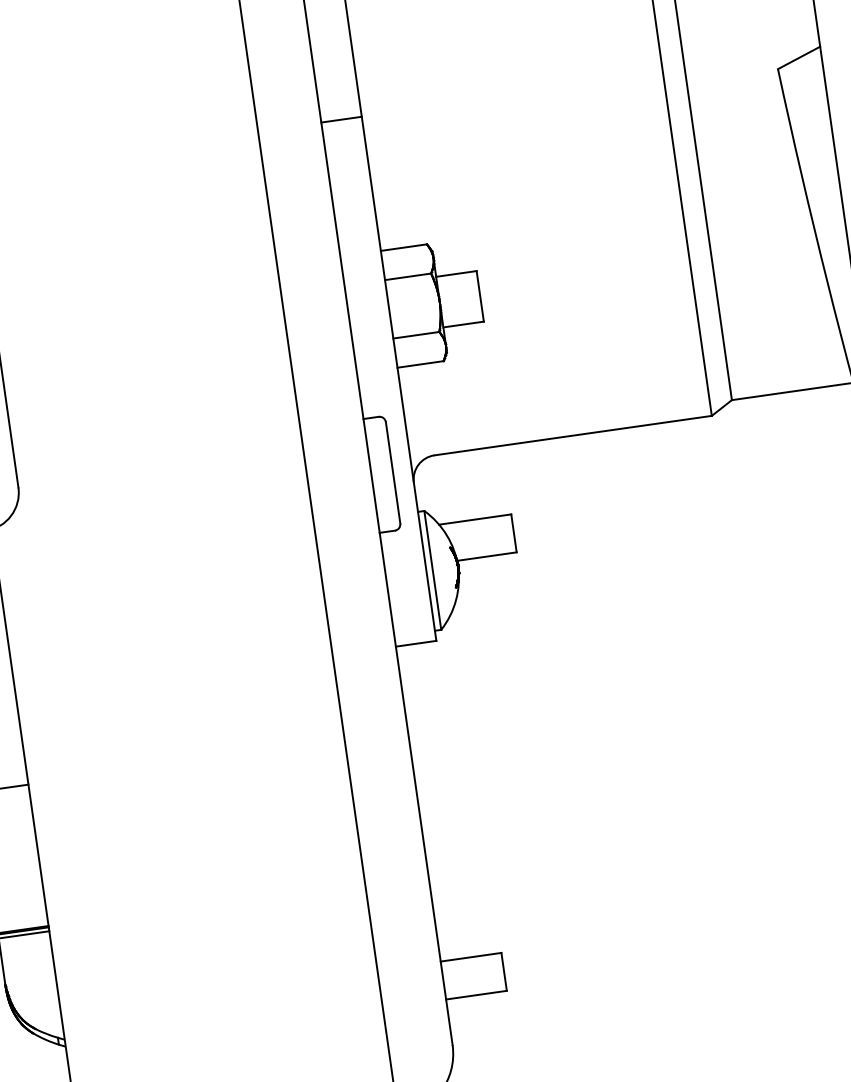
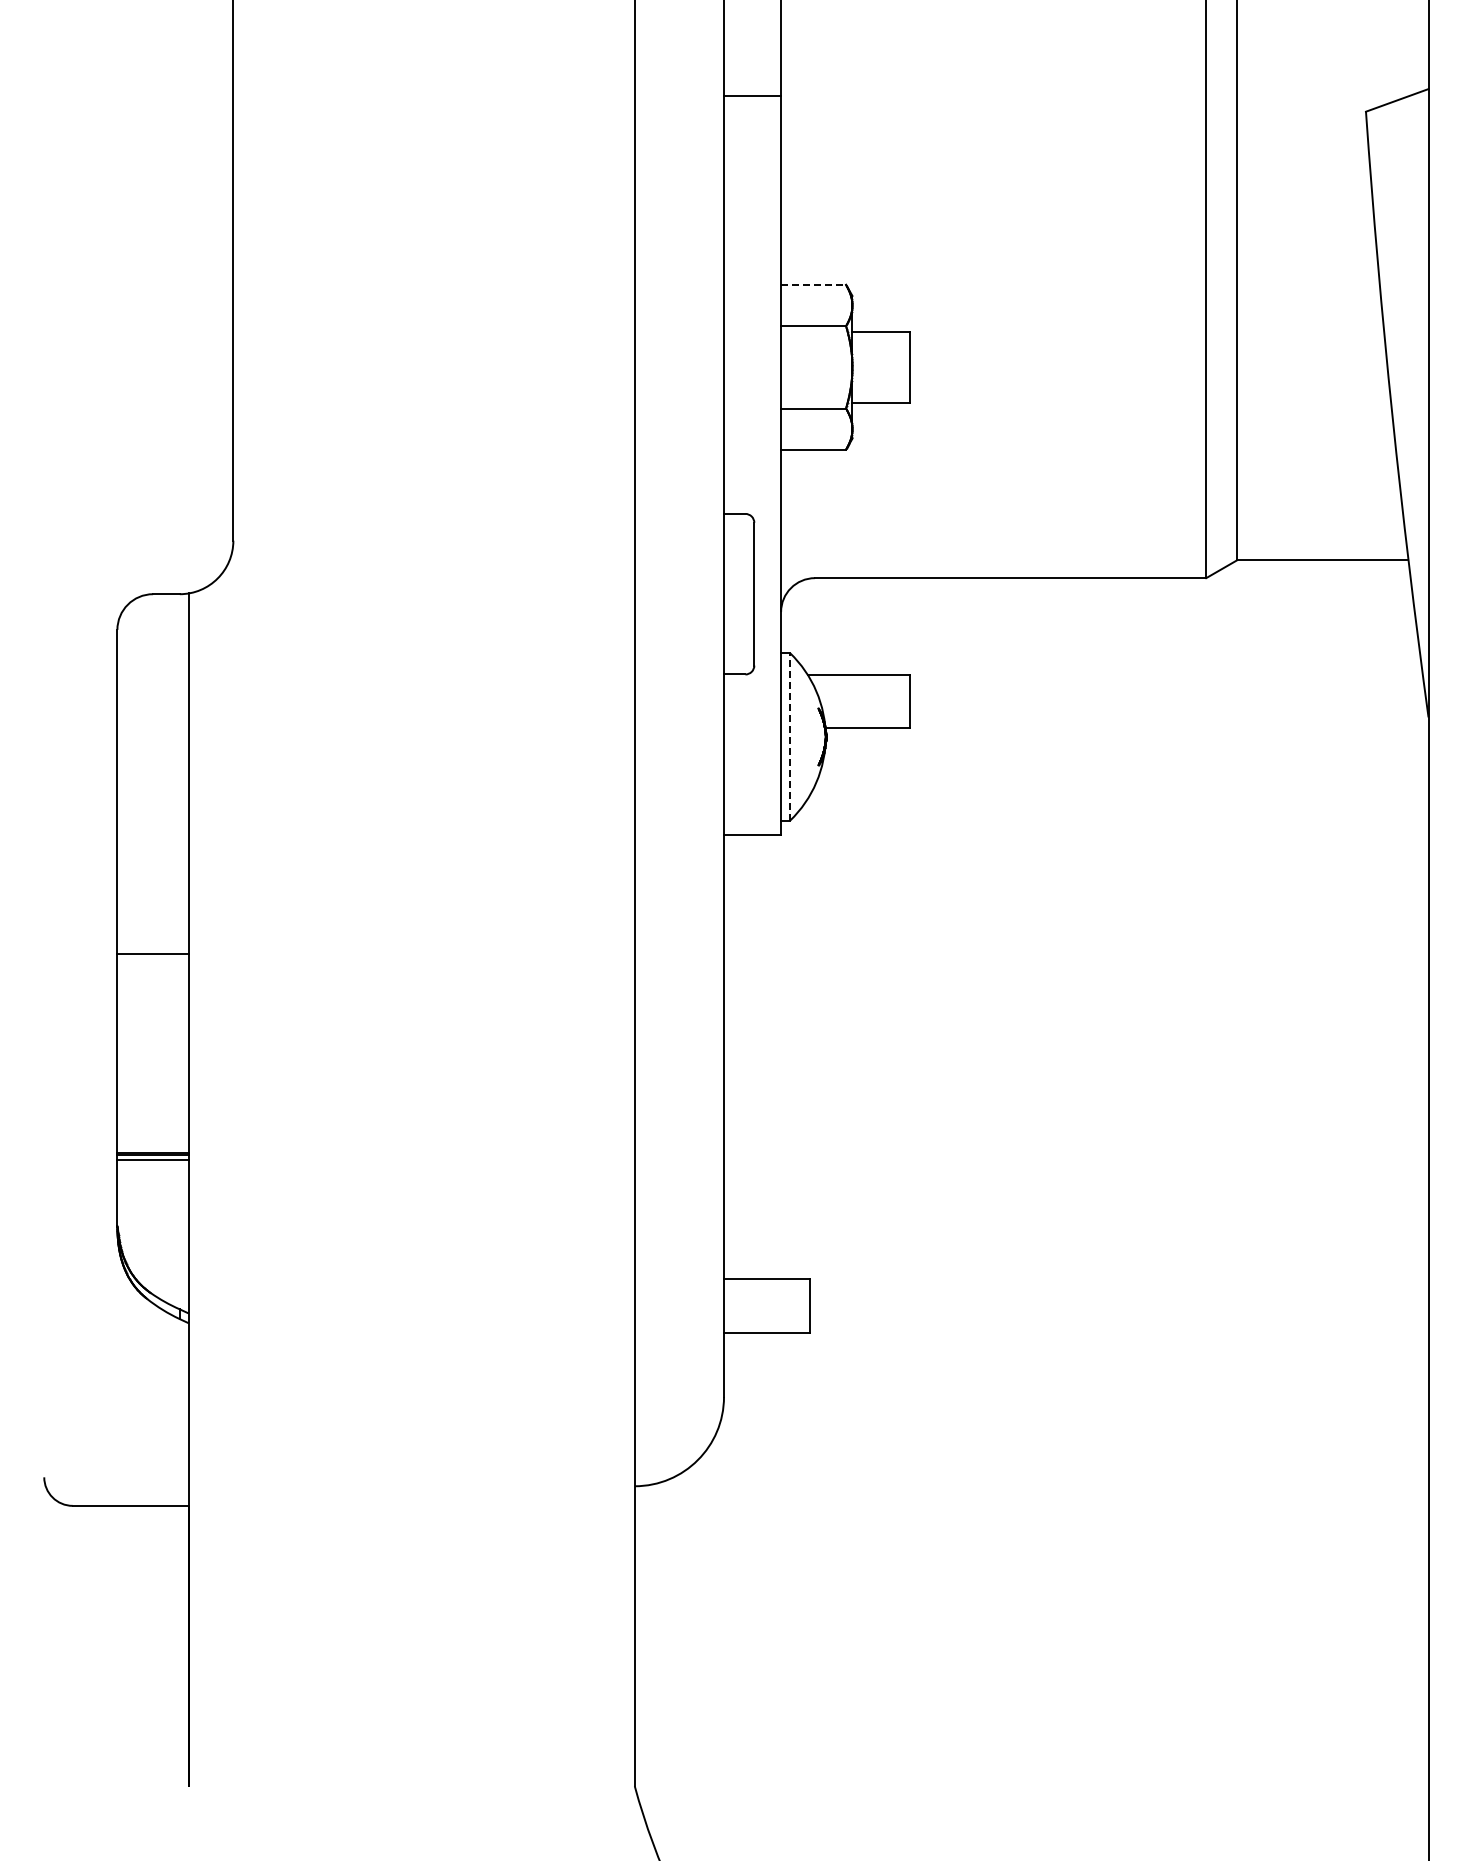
line: (404, 247) -> (814, 284), solid -> dashed
line: (433, 570) -> (790, 736), solid -> dashed

